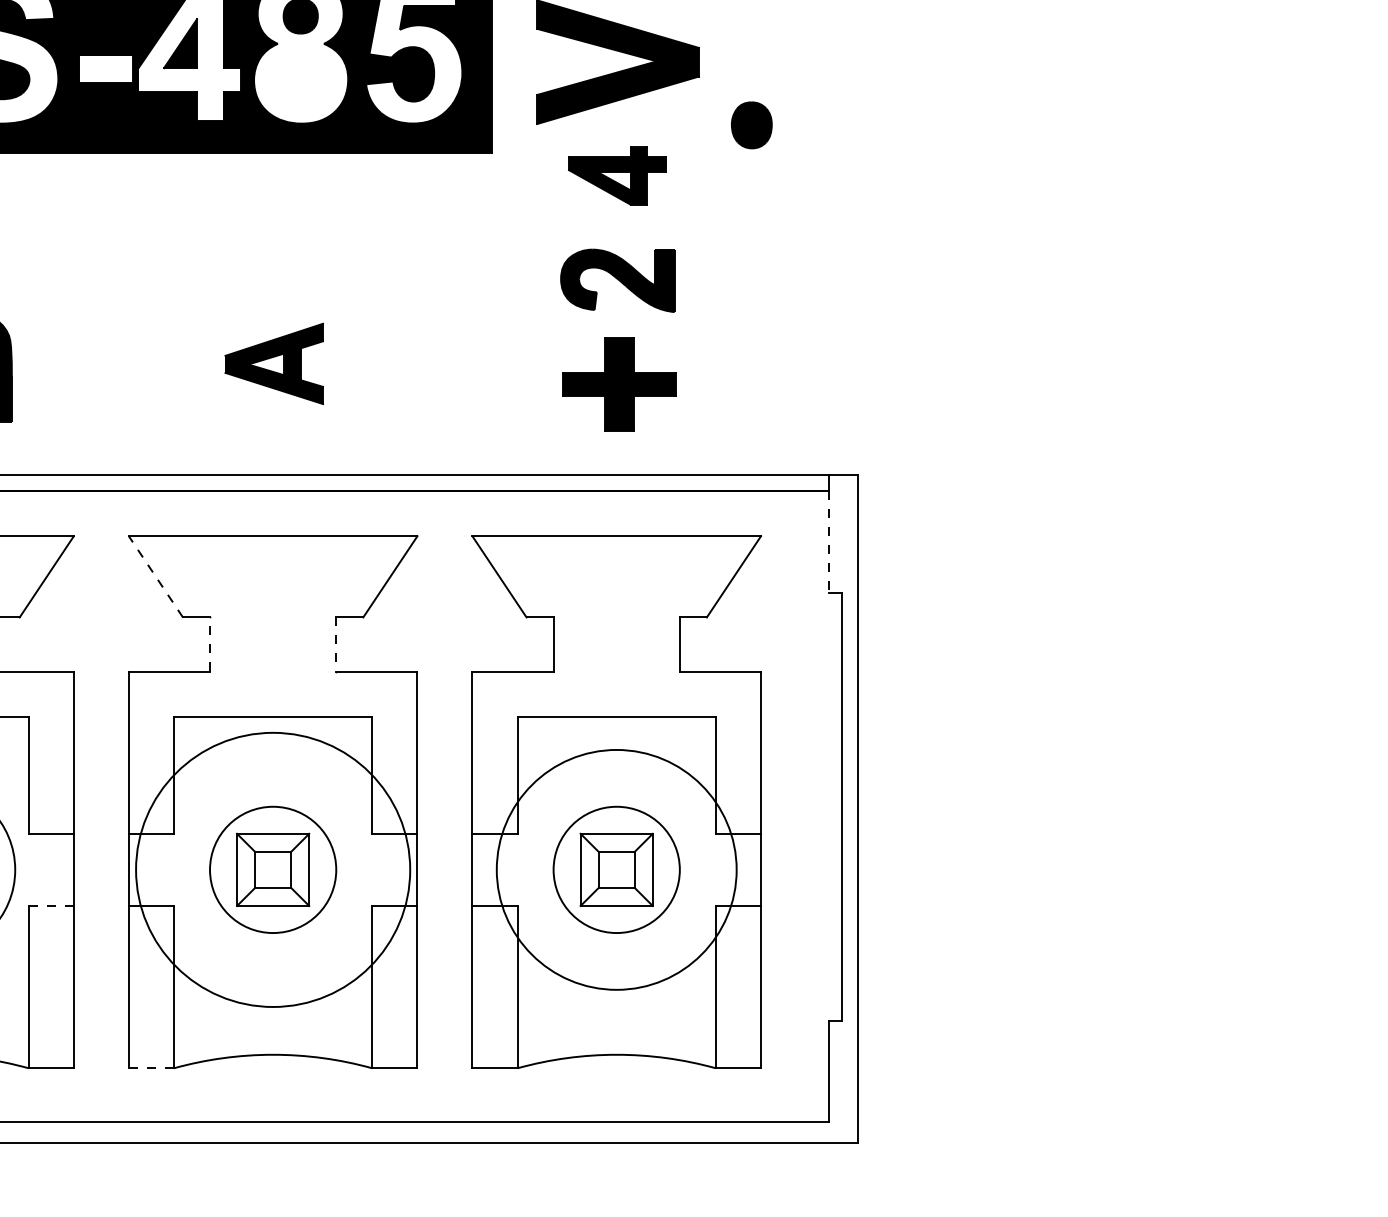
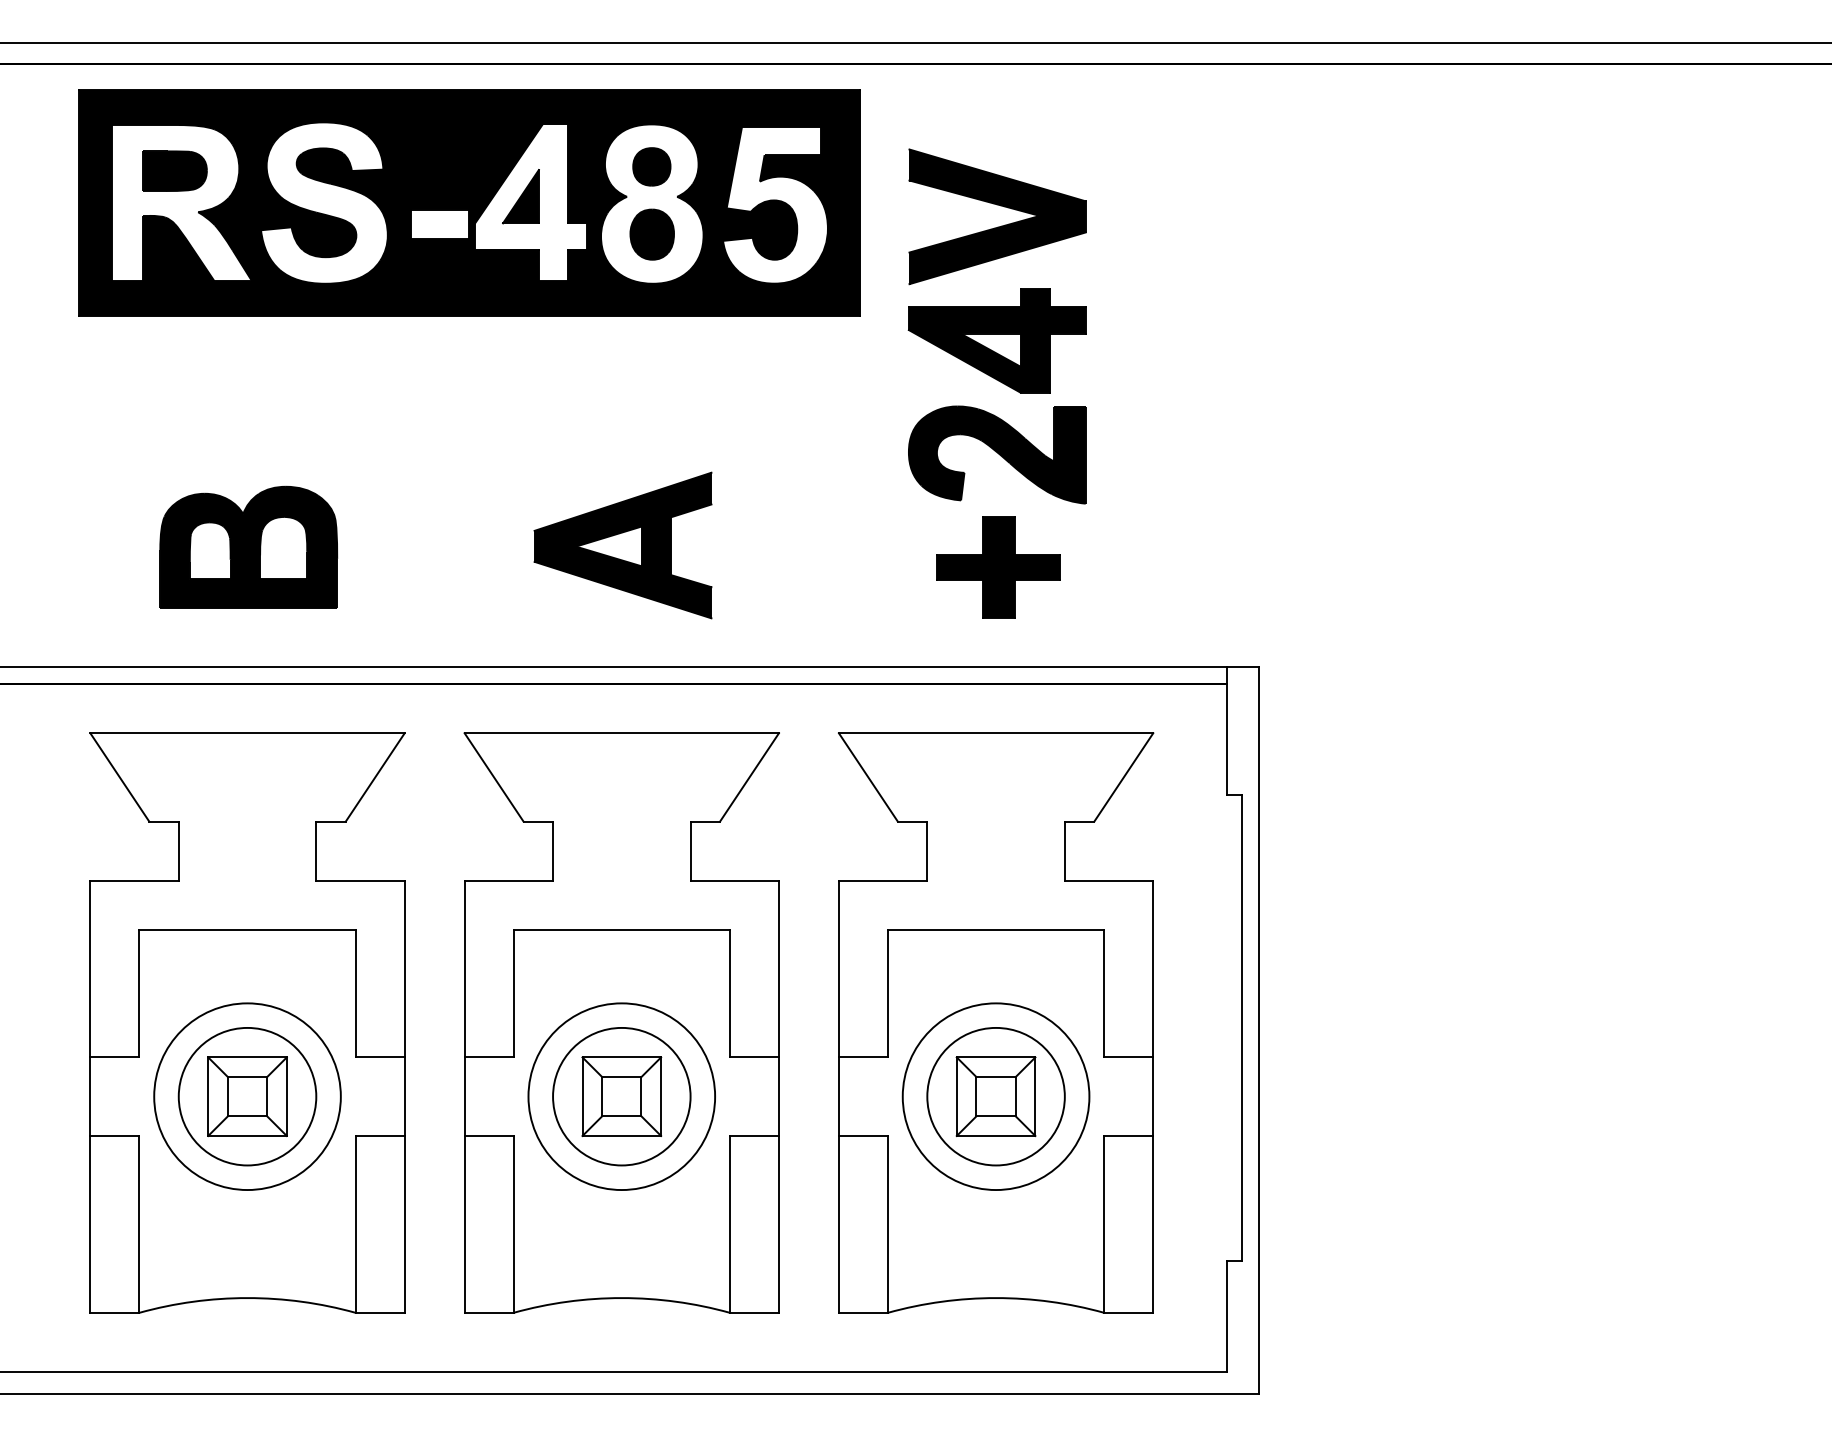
part: (751, 125) -> (651, 234), moved
part: (617, 175) -> (996, 340), size x1.67
part: (618, 280) -> (997, 454), size x1.43
part: (273, 363) -> (622, 545), size x1.67
line: (828, 542) -> (1226, 739), dashed -> solid
line: (155, 576) -> (493, 777), dashed -> solid
line: (210, 643) -> (553, 850), dashed -> solid
line: (336, 644) -> (690, 851), dashed -> solid
circle: (272, 869) -> (621, 1096), size x0.62
circle: (616, 869) -> (995, 1096), size x0.71
line: (51, 905) -> (380, 1135), dashed -> solid
line: (151, 1068) -> (489, 1312), dashed -> solid

